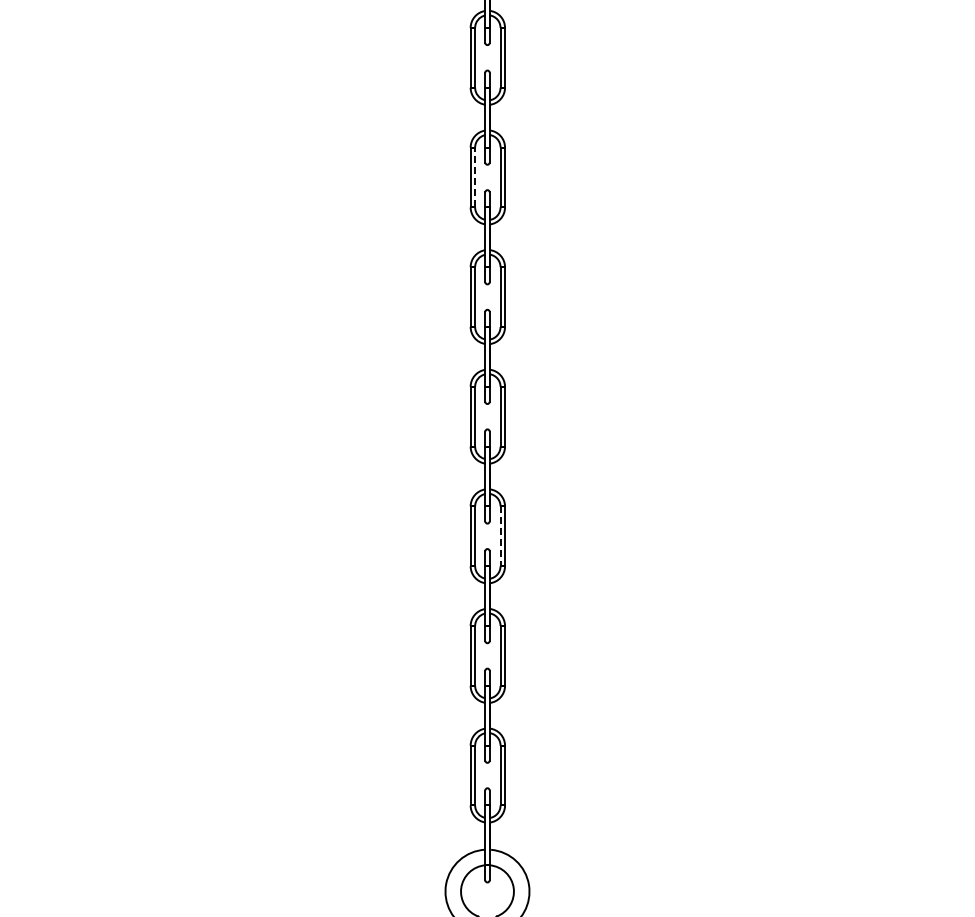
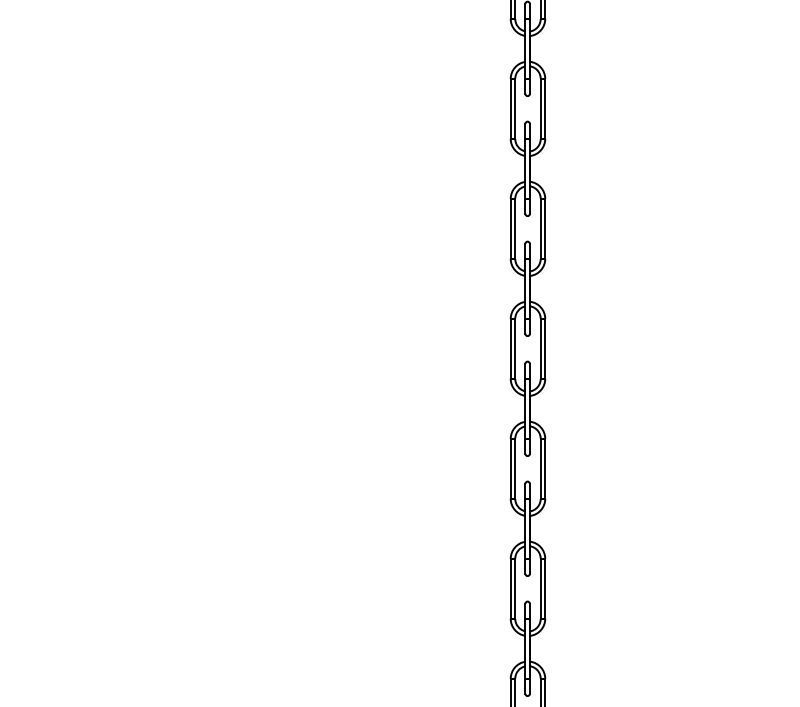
line: (475, 177) -> (515, 108), dashed -> solid
line: (500, 536) -> (540, 469), dashed -> solid

